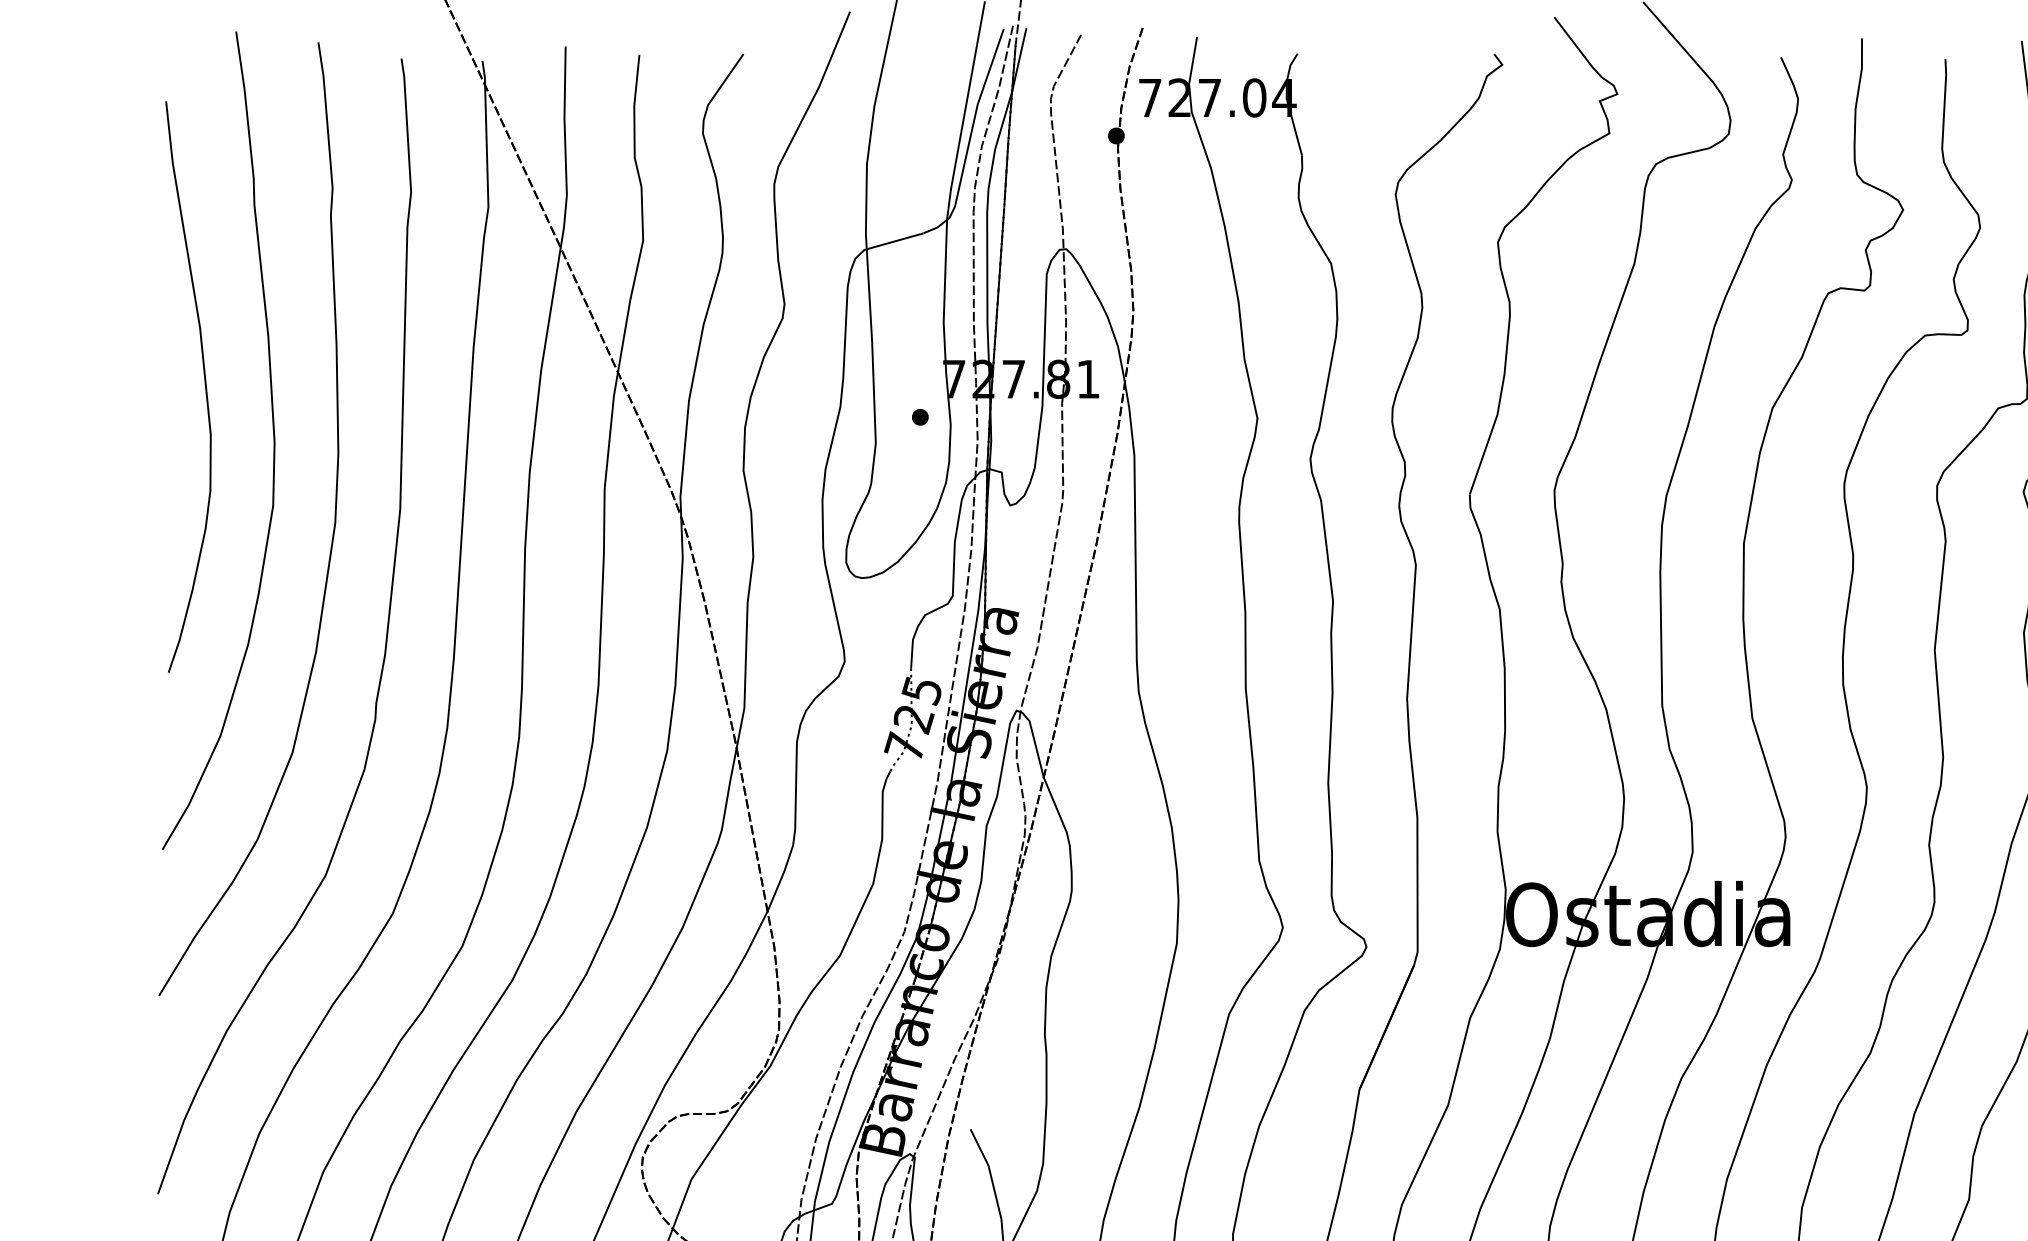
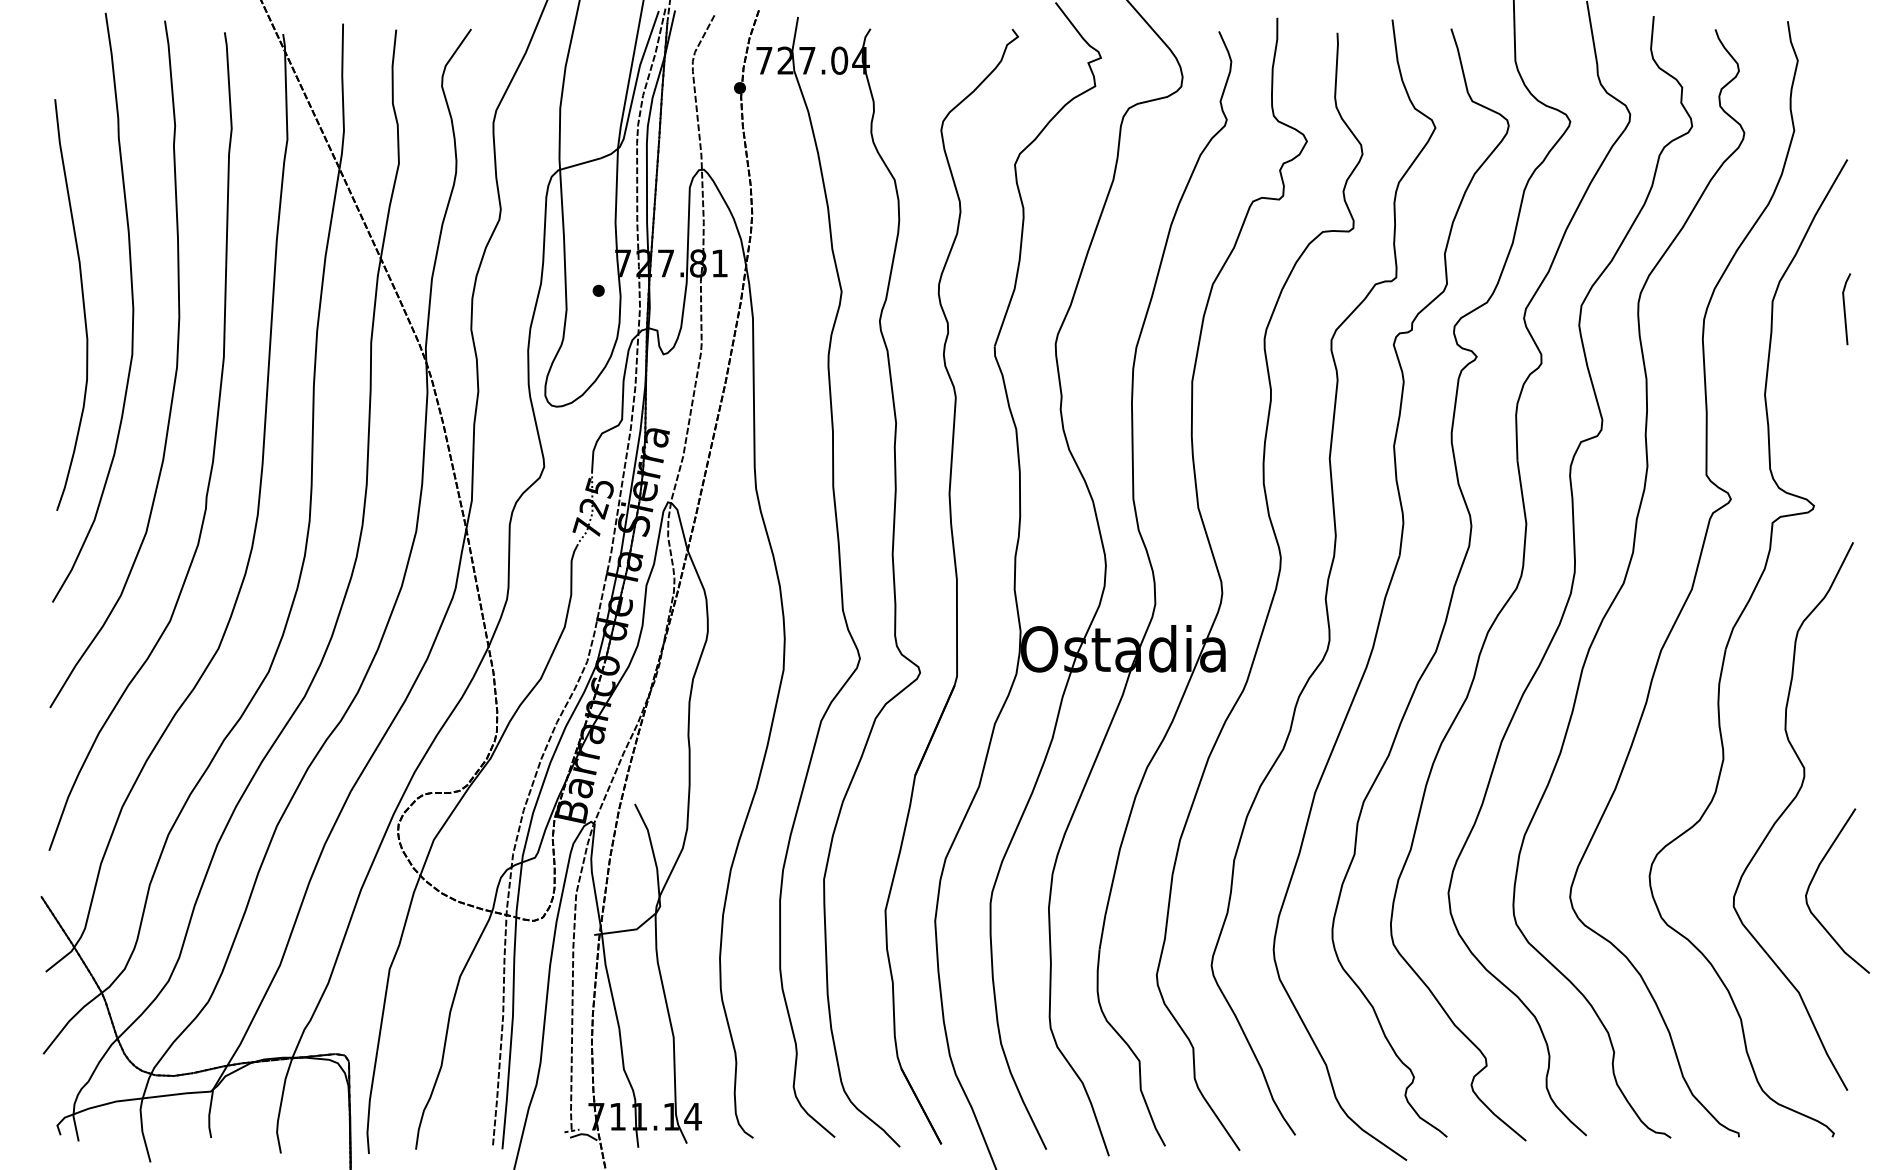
curve: (204, 384) -> (82, 303), moved

